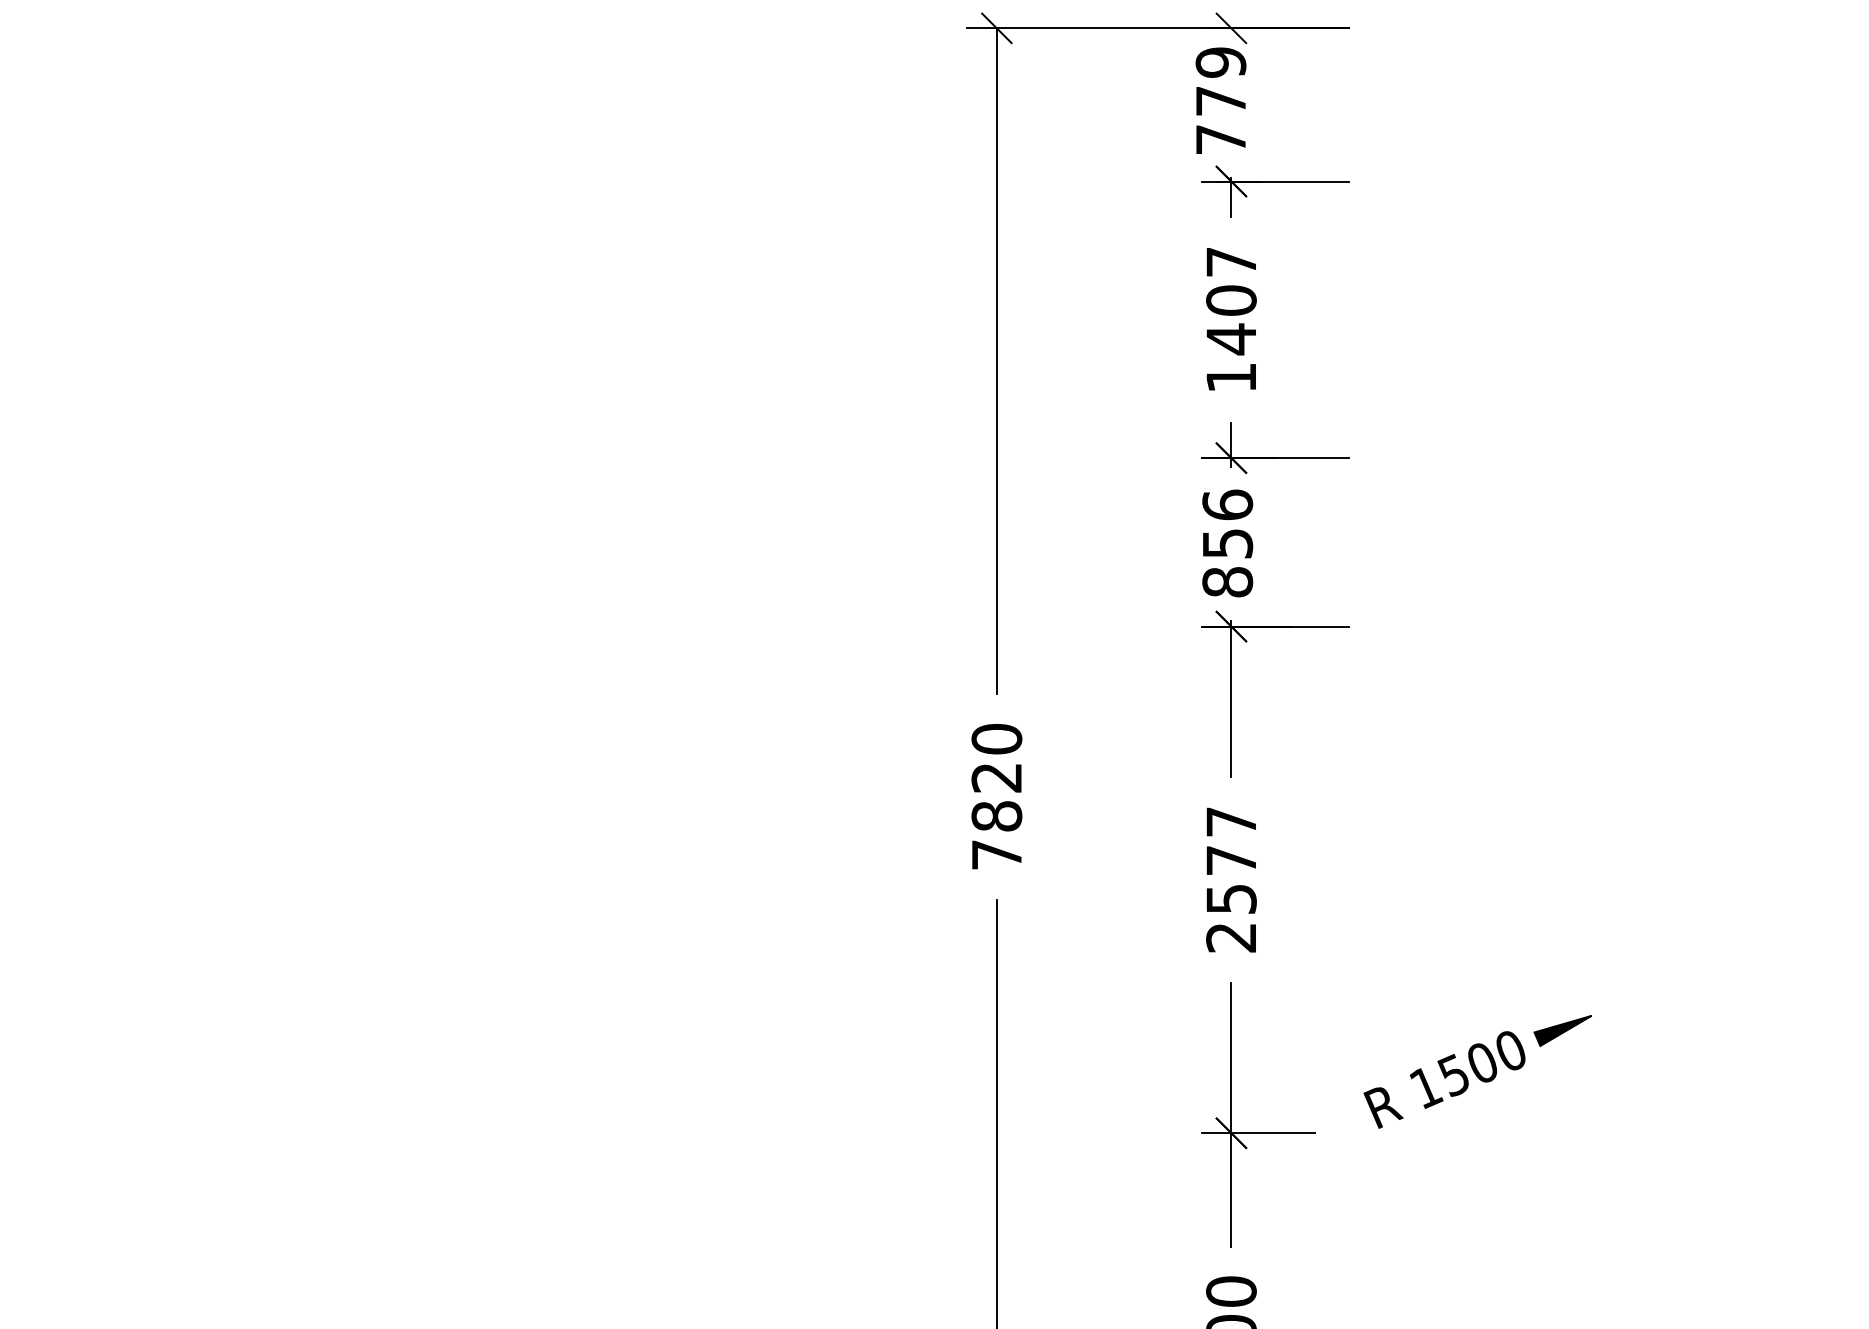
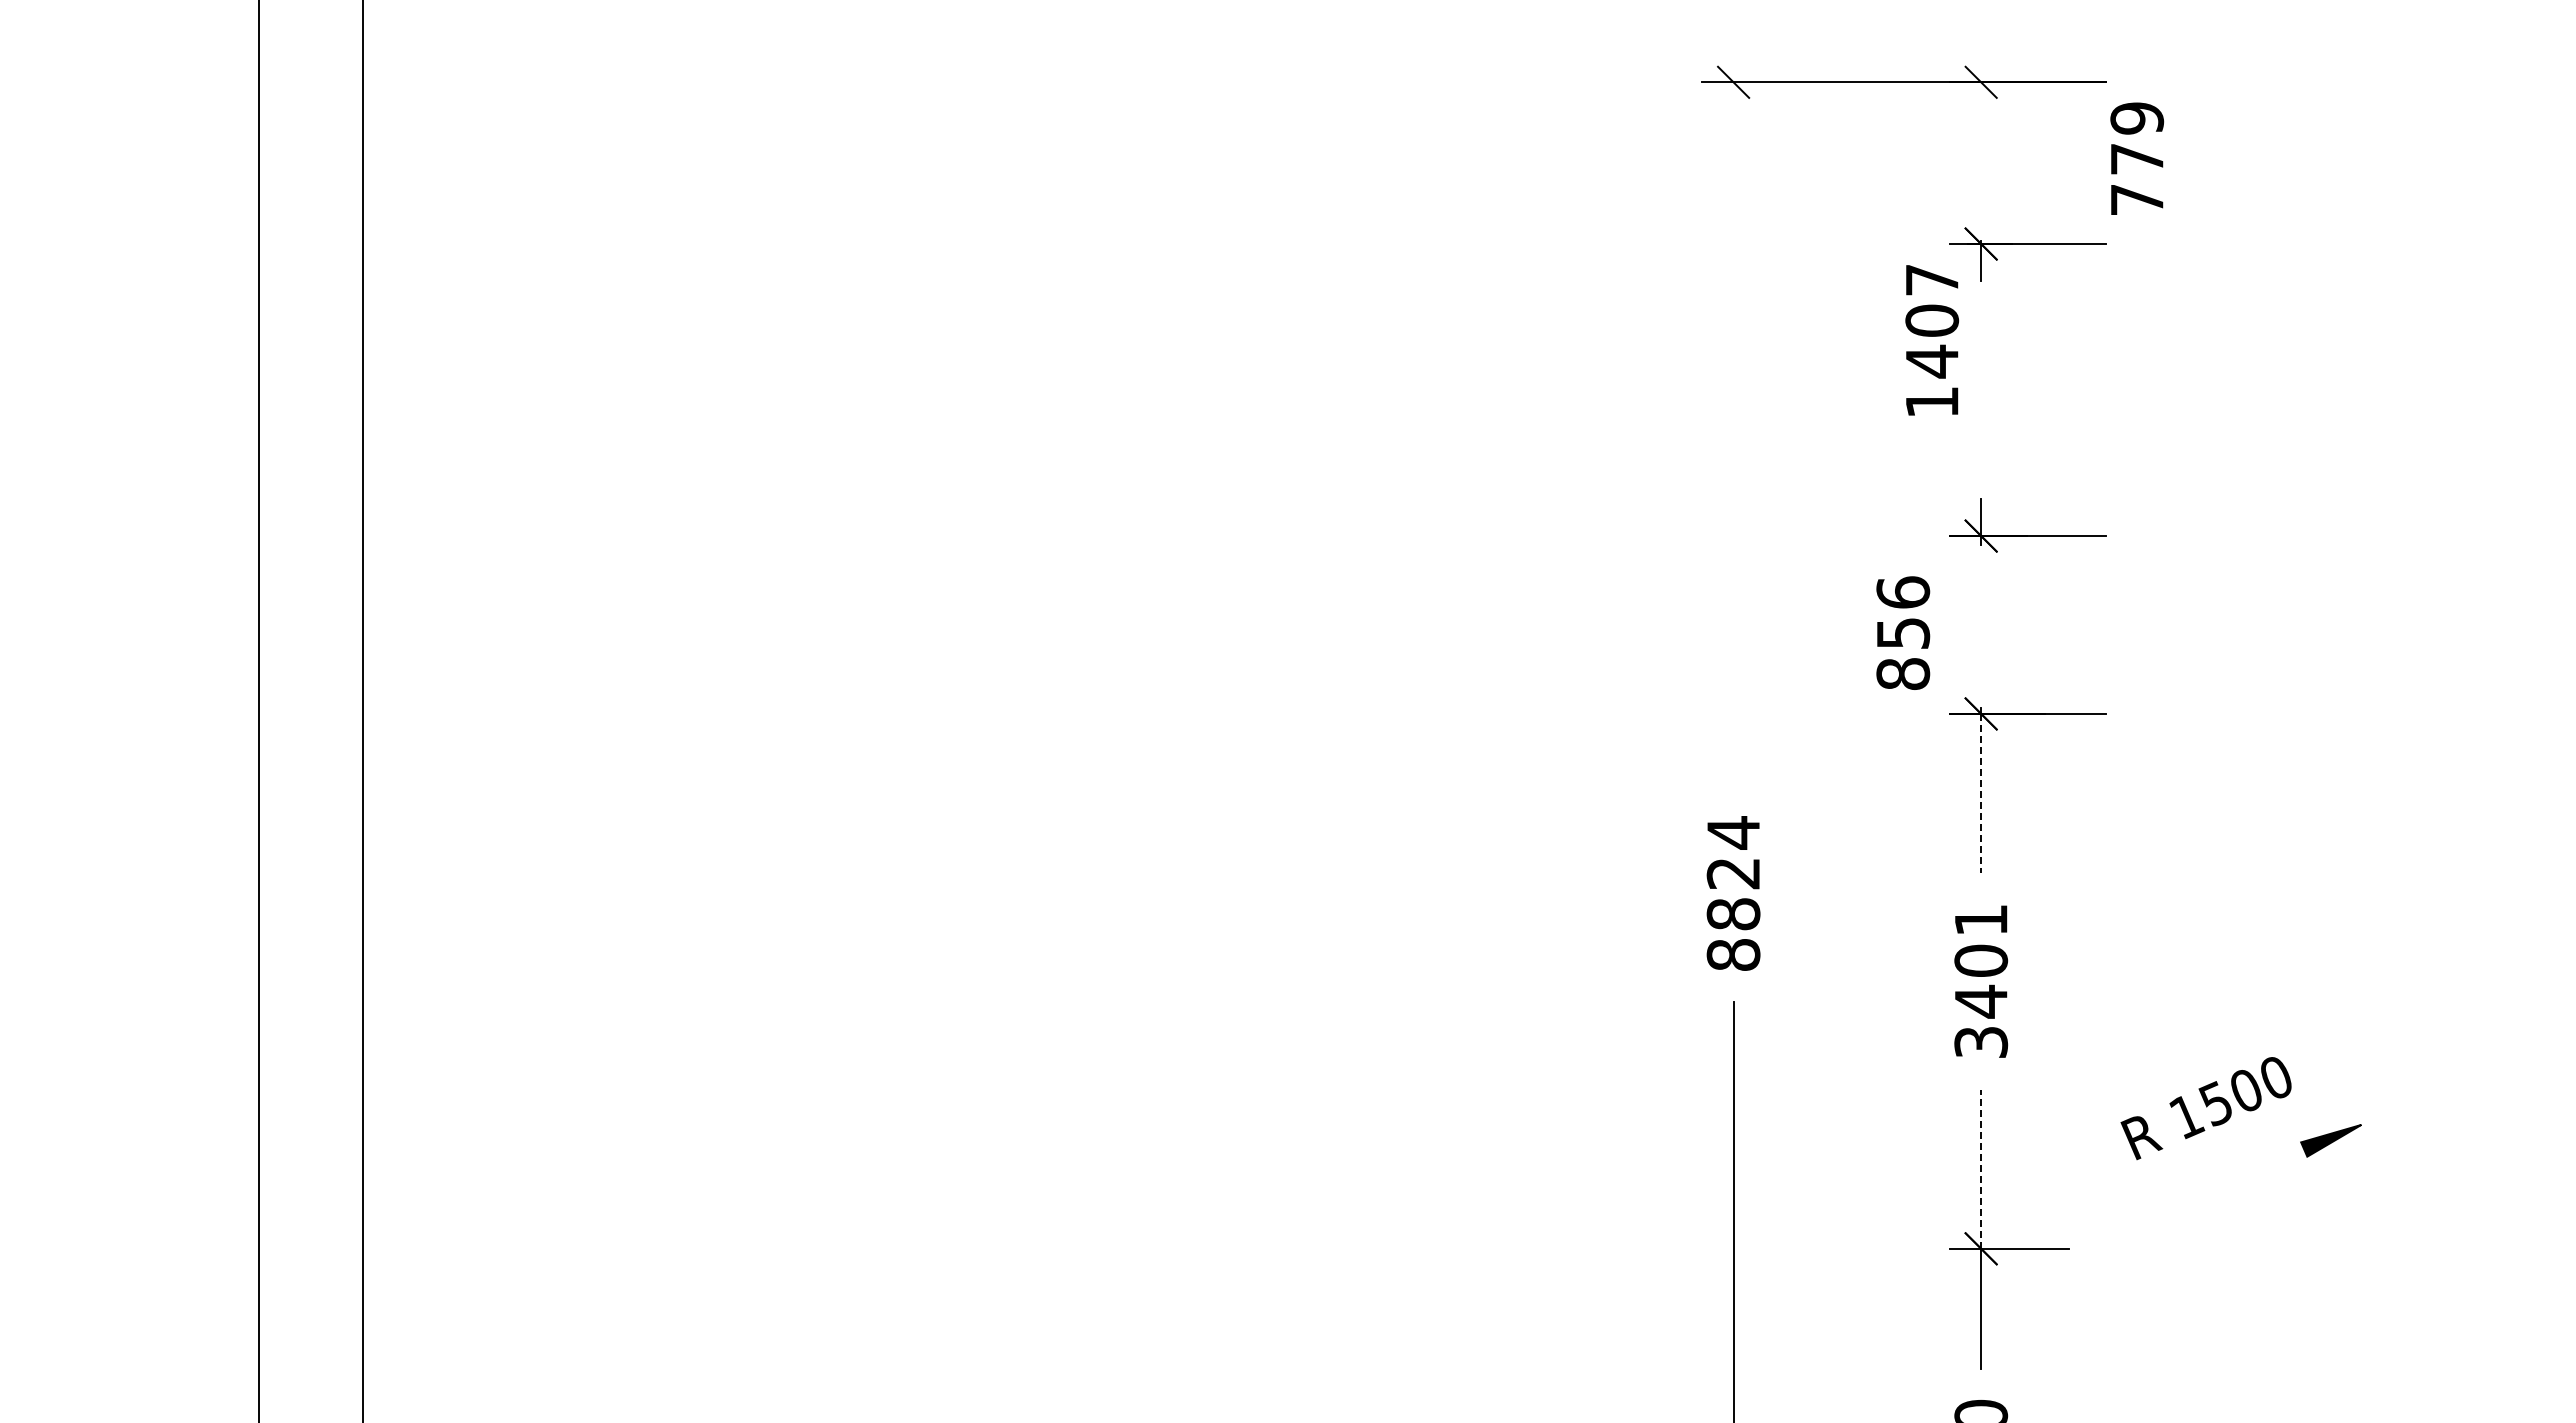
text: (1221, 100) -> (2137, 158), moved
text: (1231, 319) -> (1932, 340), moved
line: (996, 360) -> (1733, 433), removed
text: (1227, 542) -> (1903, 632), moved
line: (1231, 701) -> (1981, 793), solid -> dashed
text: (996, 796) -> (1733, 893), 7820 -> 8824
text: (1231, 880) -> (1981, 981), 2577 -> 3401
line: (1231, 1057) -> (1981, 1168), solid -> dashed
text: (1443, 1079) -> (2205, 1108), moved

